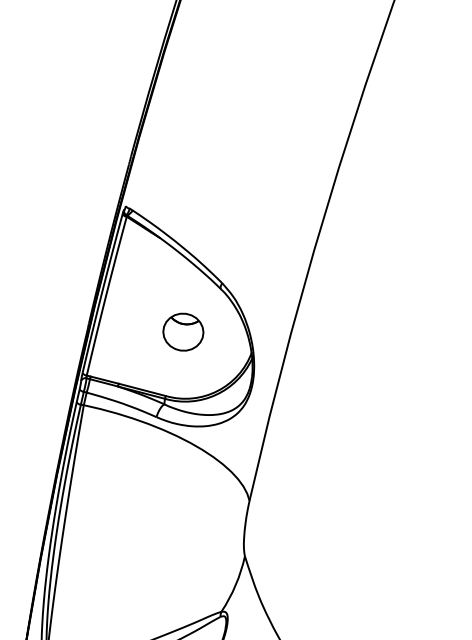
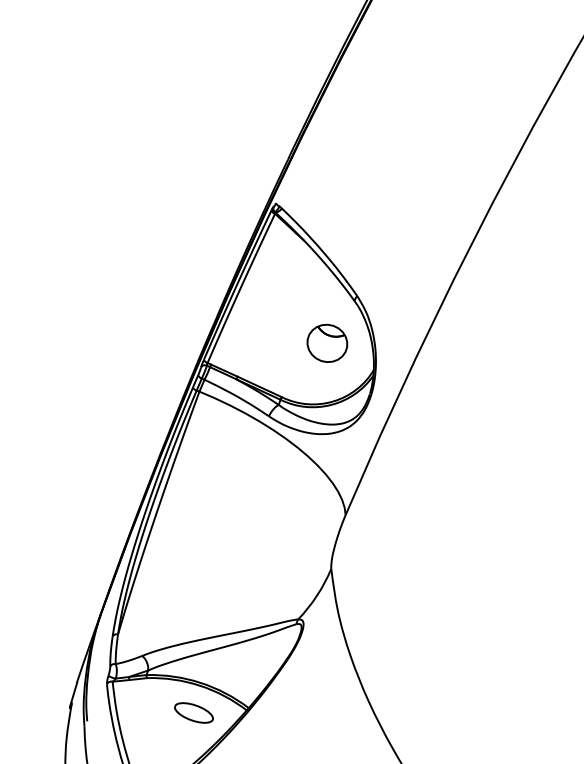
part: (183, 331) -> (327, 342), moved

